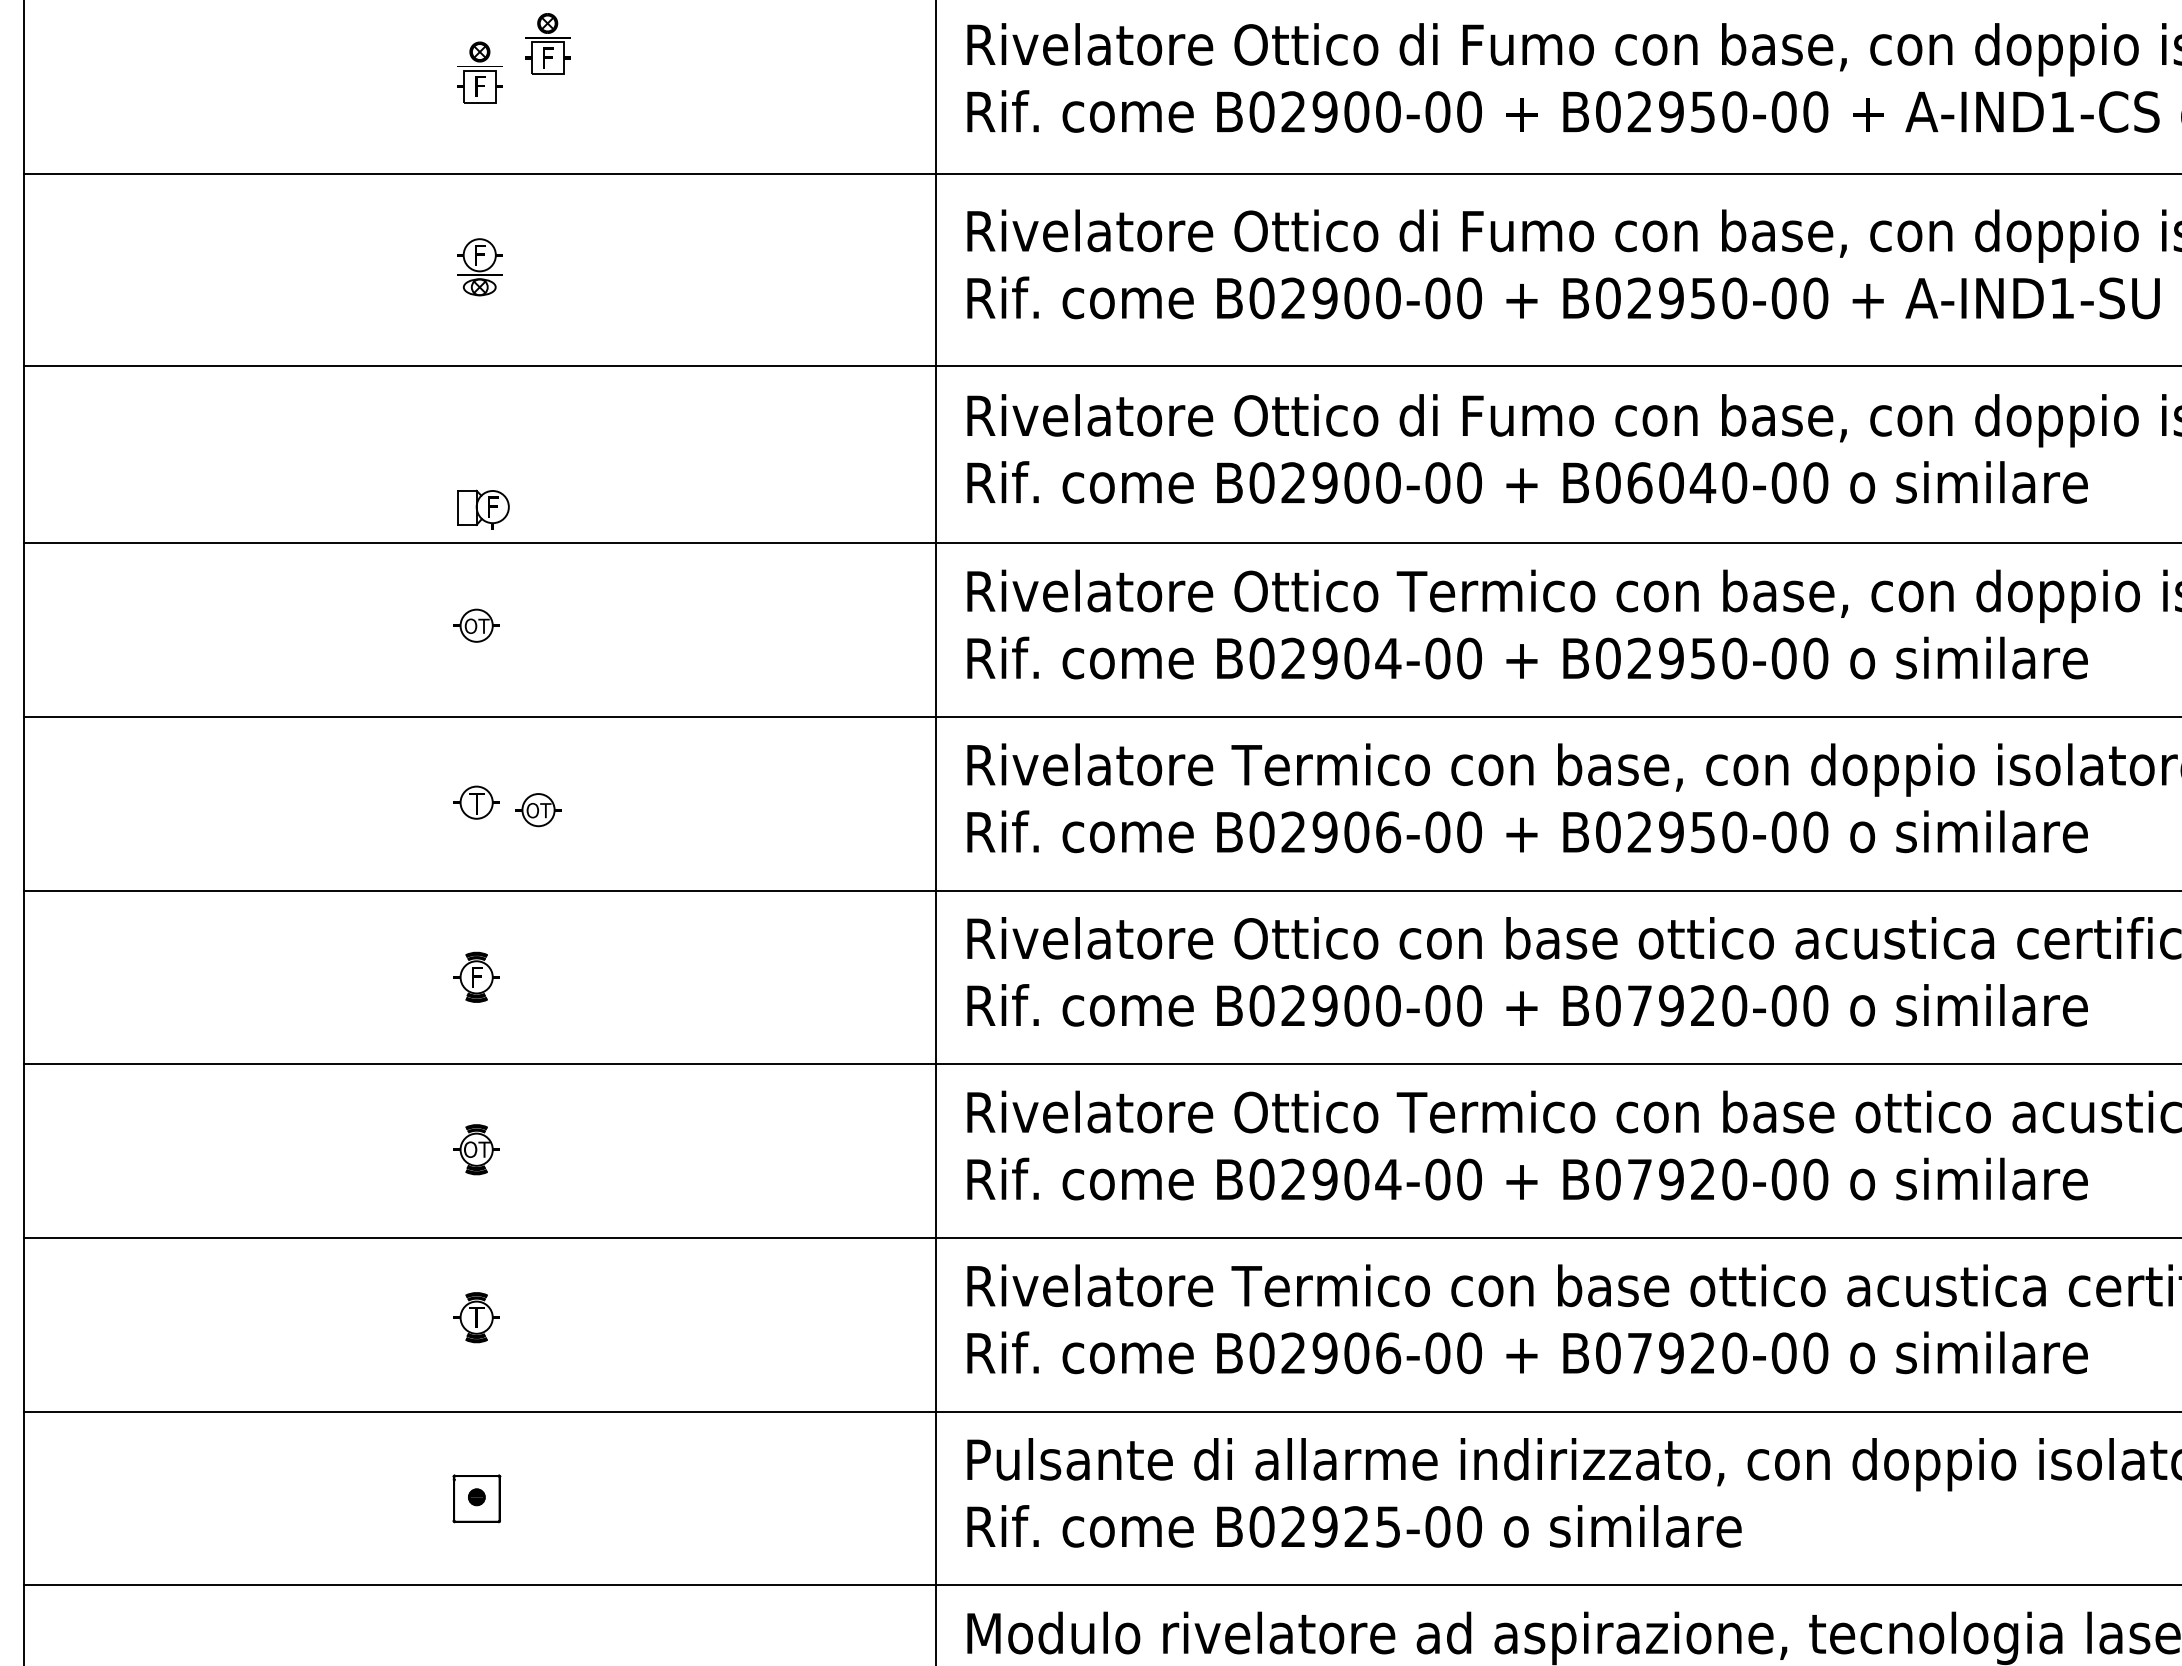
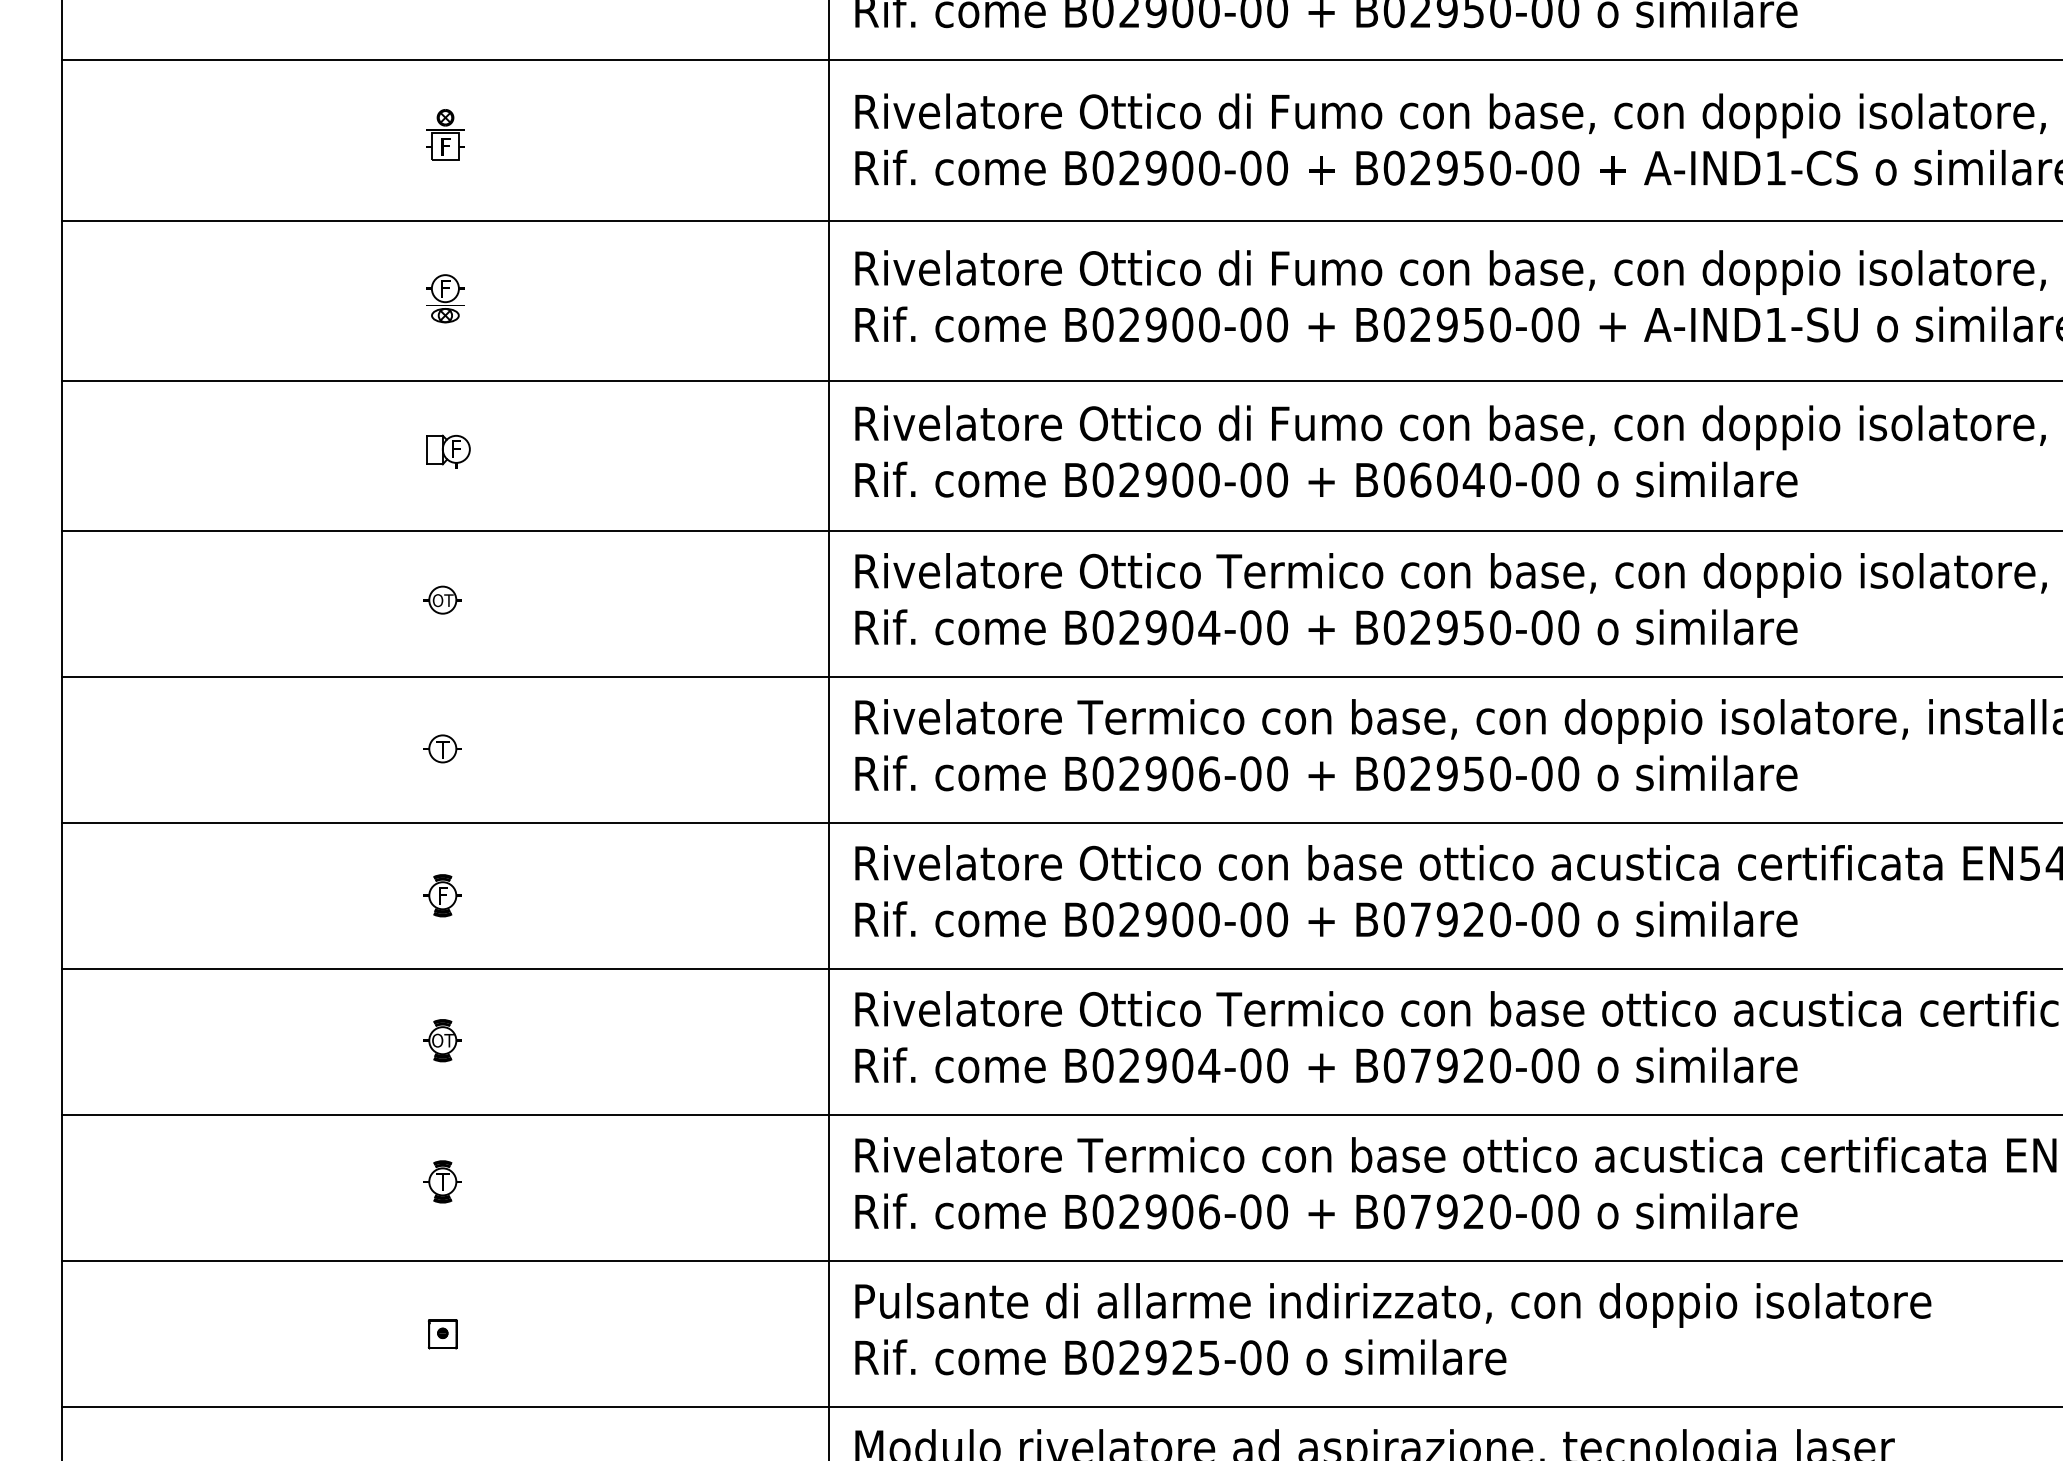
part: (547, 43) -> (502, 110), removed
part: (483, 509) -> (448, 451), moved
part: (538, 809) -> (494, 754), removed
part: (476, 1499) -> (442, 1334), size x0.71

